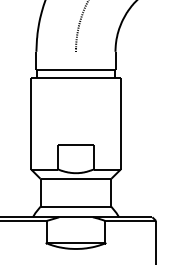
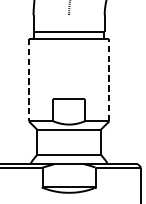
line: (31, 123) -> (29, 79), solid -> dashed
line: (120, 123) -> (109, 79), solid -> dashed

